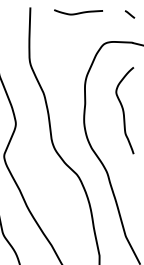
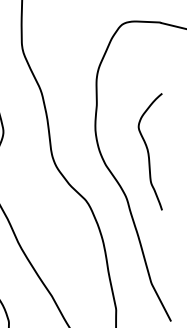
curve: (124, 110) -> (149, 151), moved

